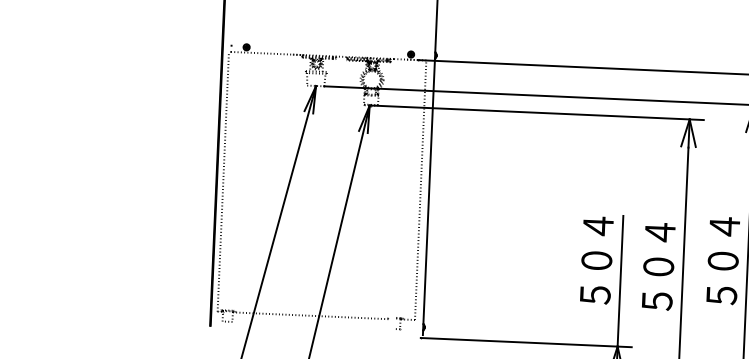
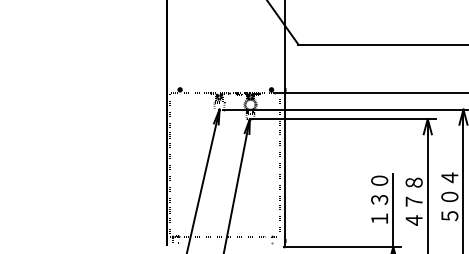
text: (596, 260) -> (379, 199), ５０４ -> １３０
text: (657, 266) -> (413, 201), ５０４ -> ４７８

